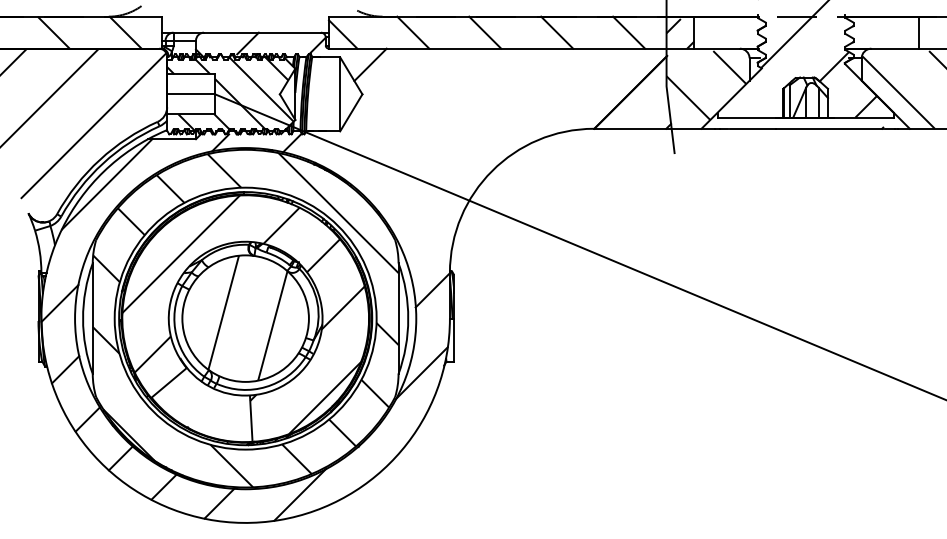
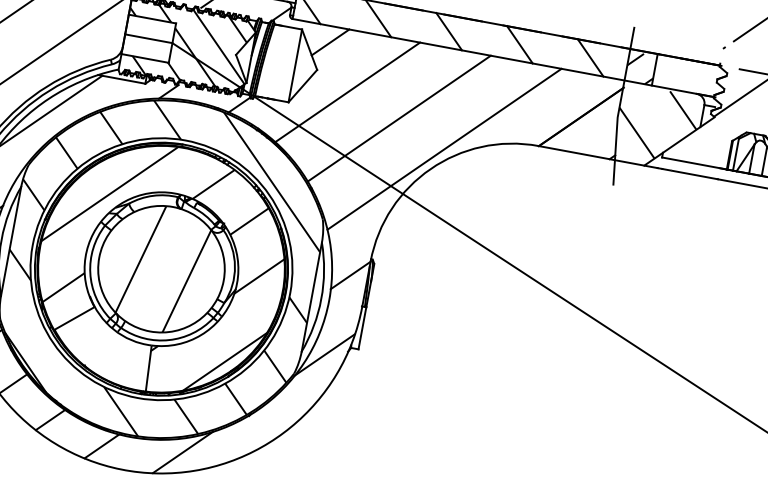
line: (396, 110) -> (347, 92), added
line: (451, 126) -> (398, 117), added
line: (501, 148) -> (444, 148), added

